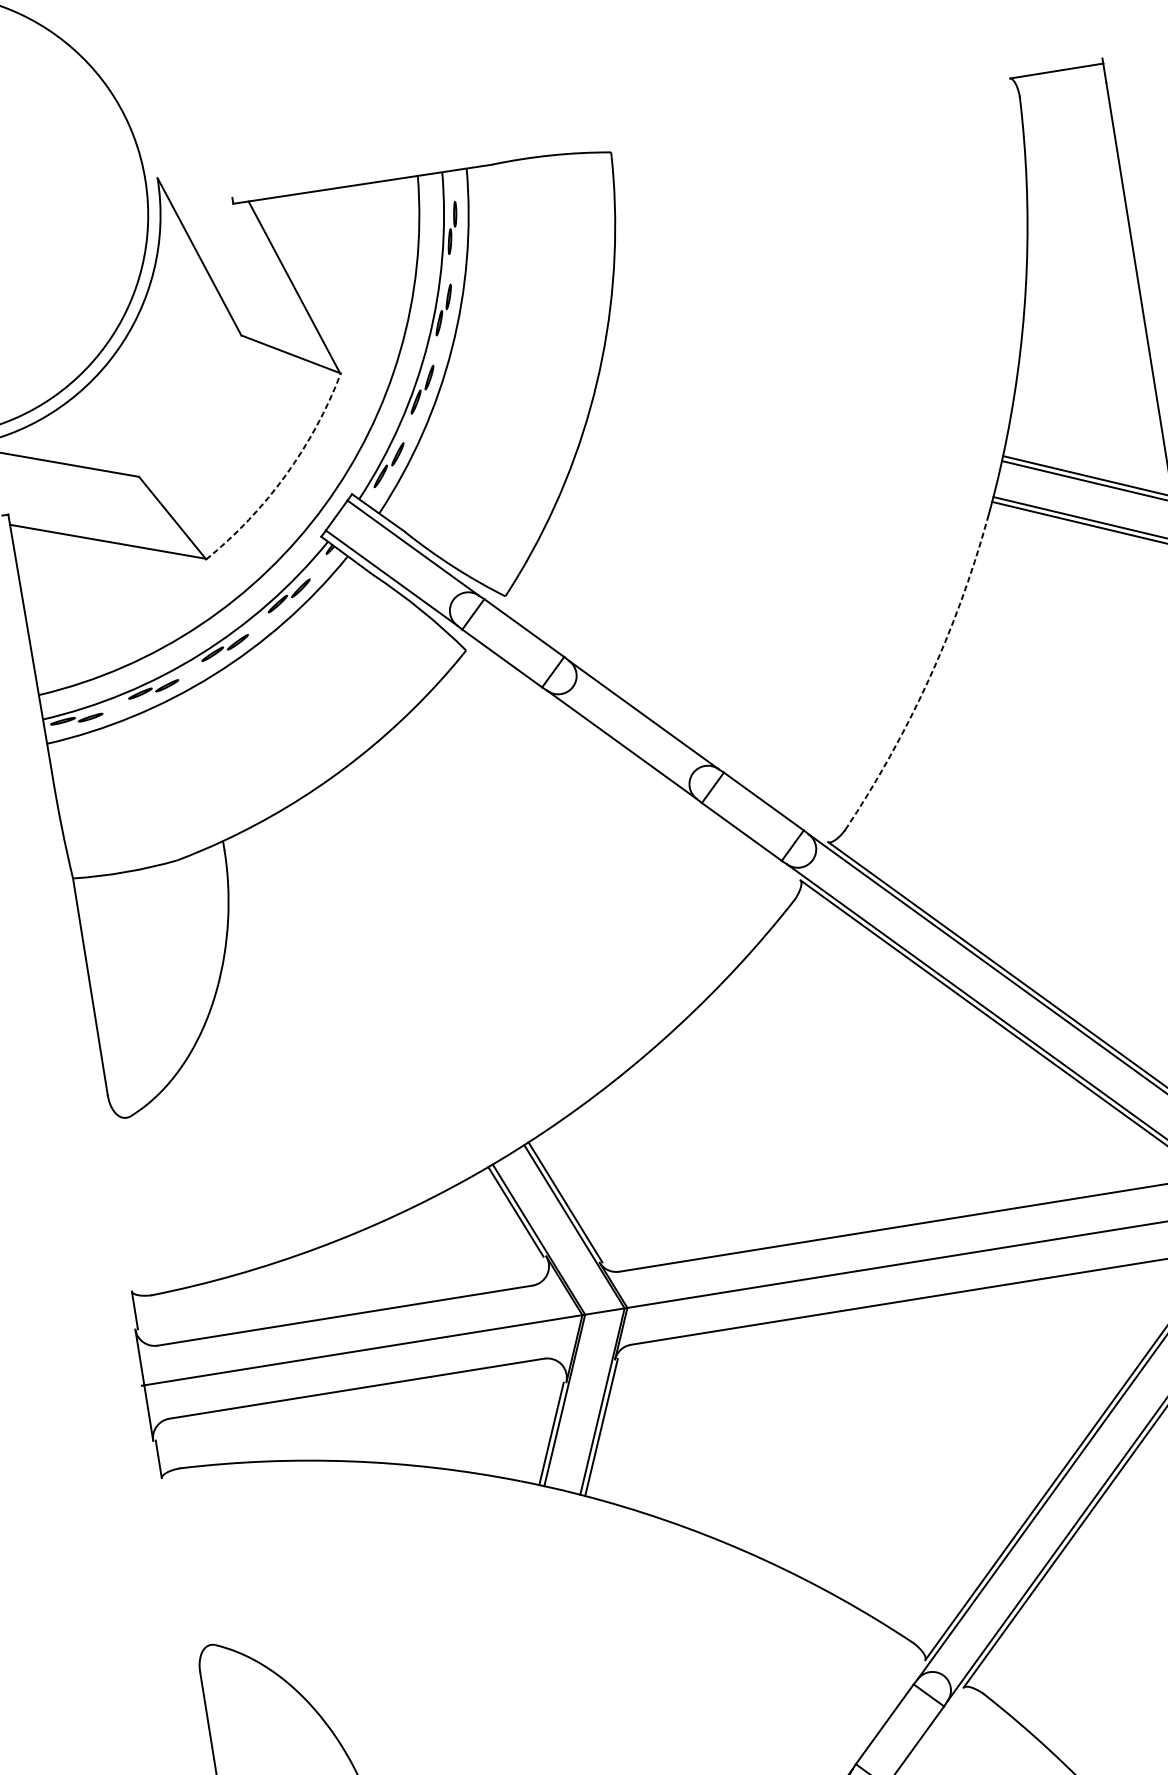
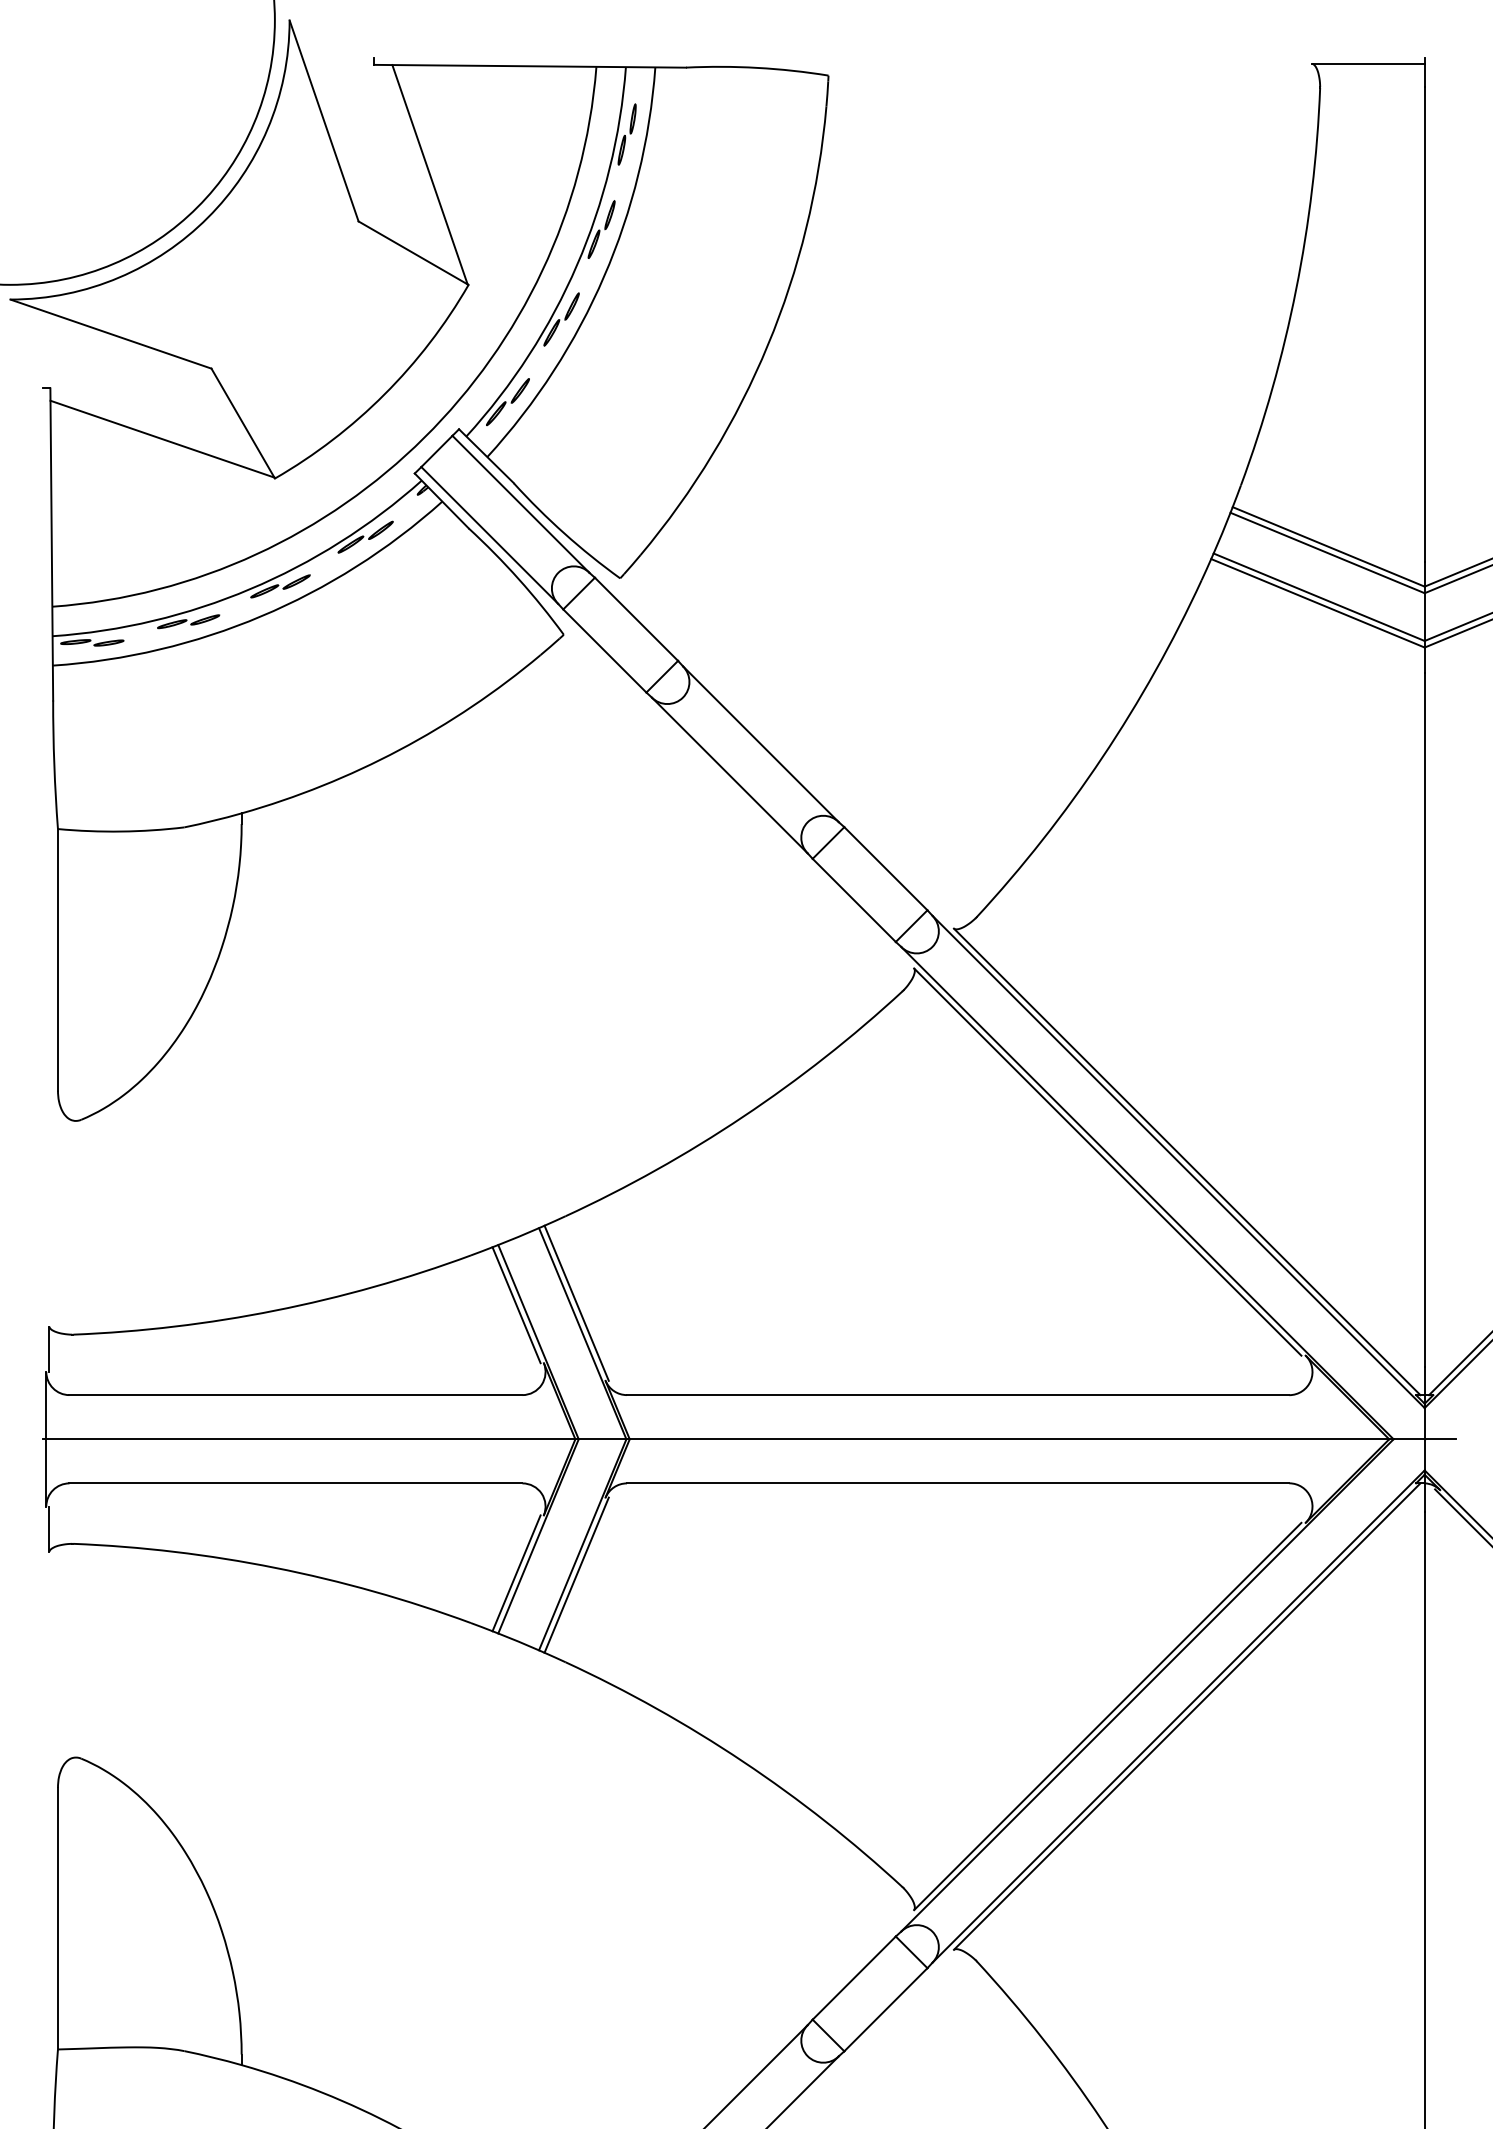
arc: (285, 475) -> (384, 394), dashed -> solid
arc: (928, 680) -> (1102, 757), dashed -> solid

